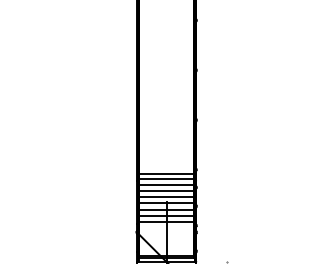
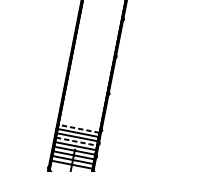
line: (166, 173) -> (78, 128), solid -> dashed
line: (166, 191) -> (76, 141), solid -> dashed

